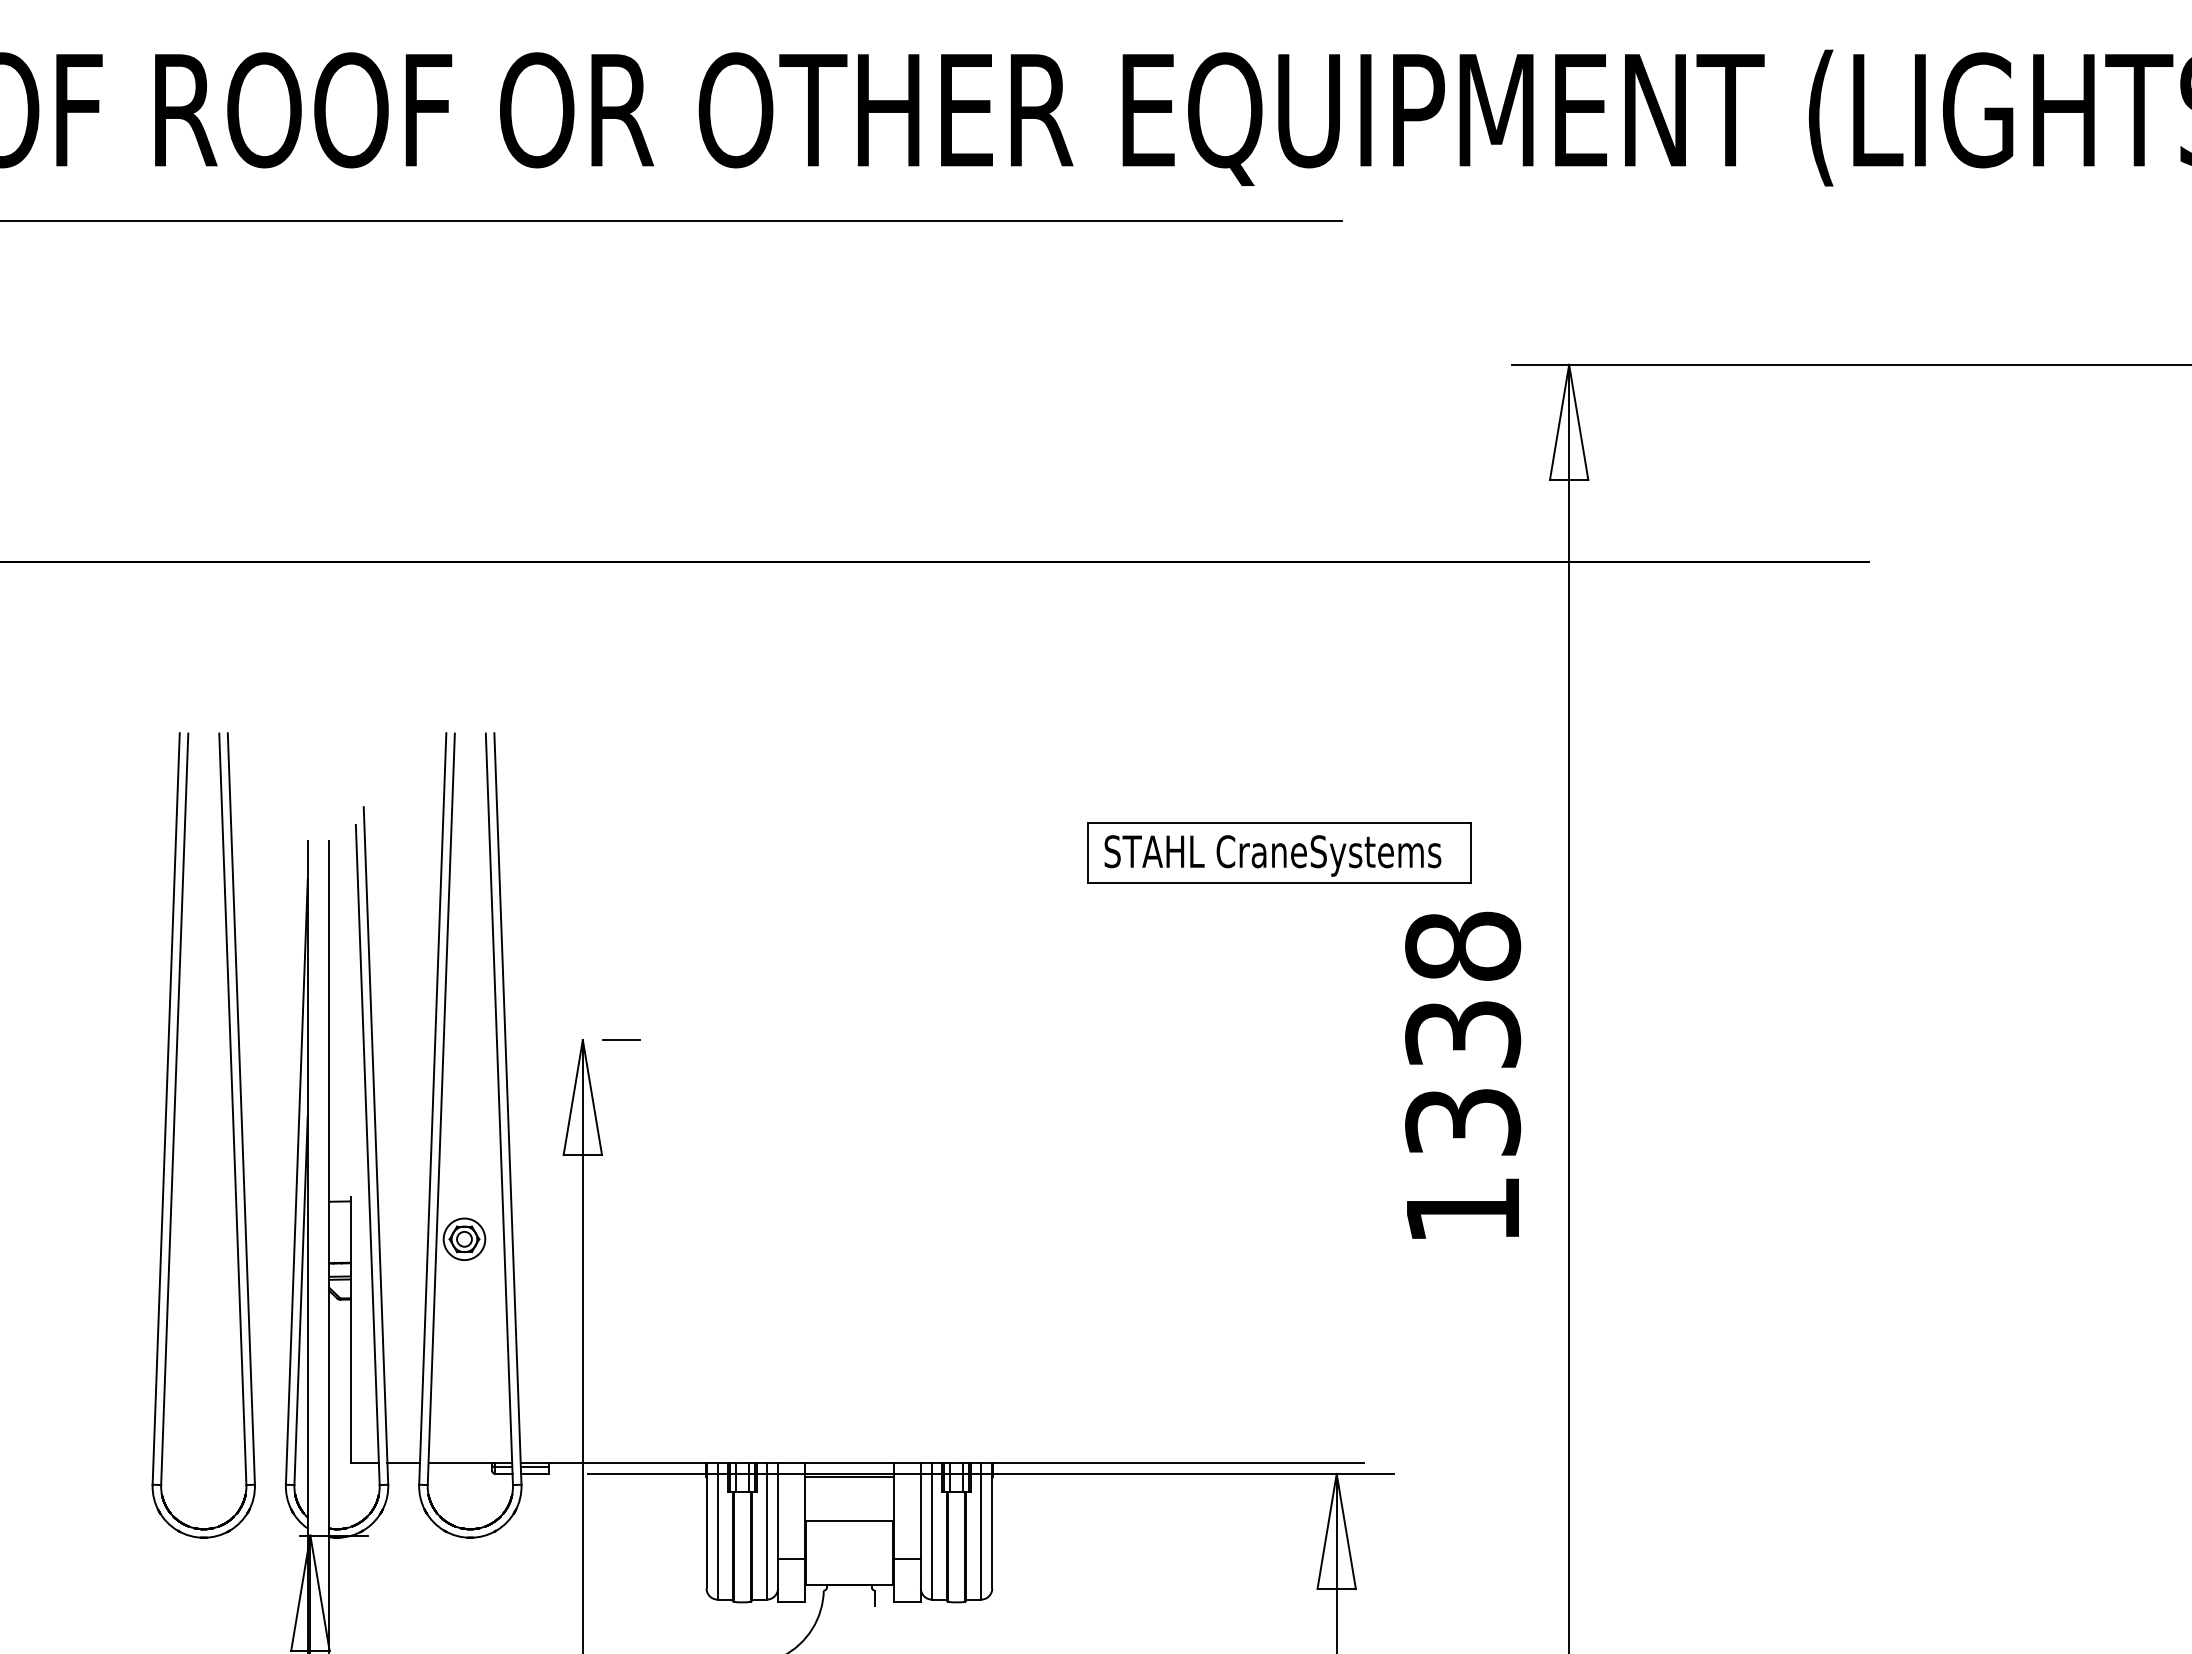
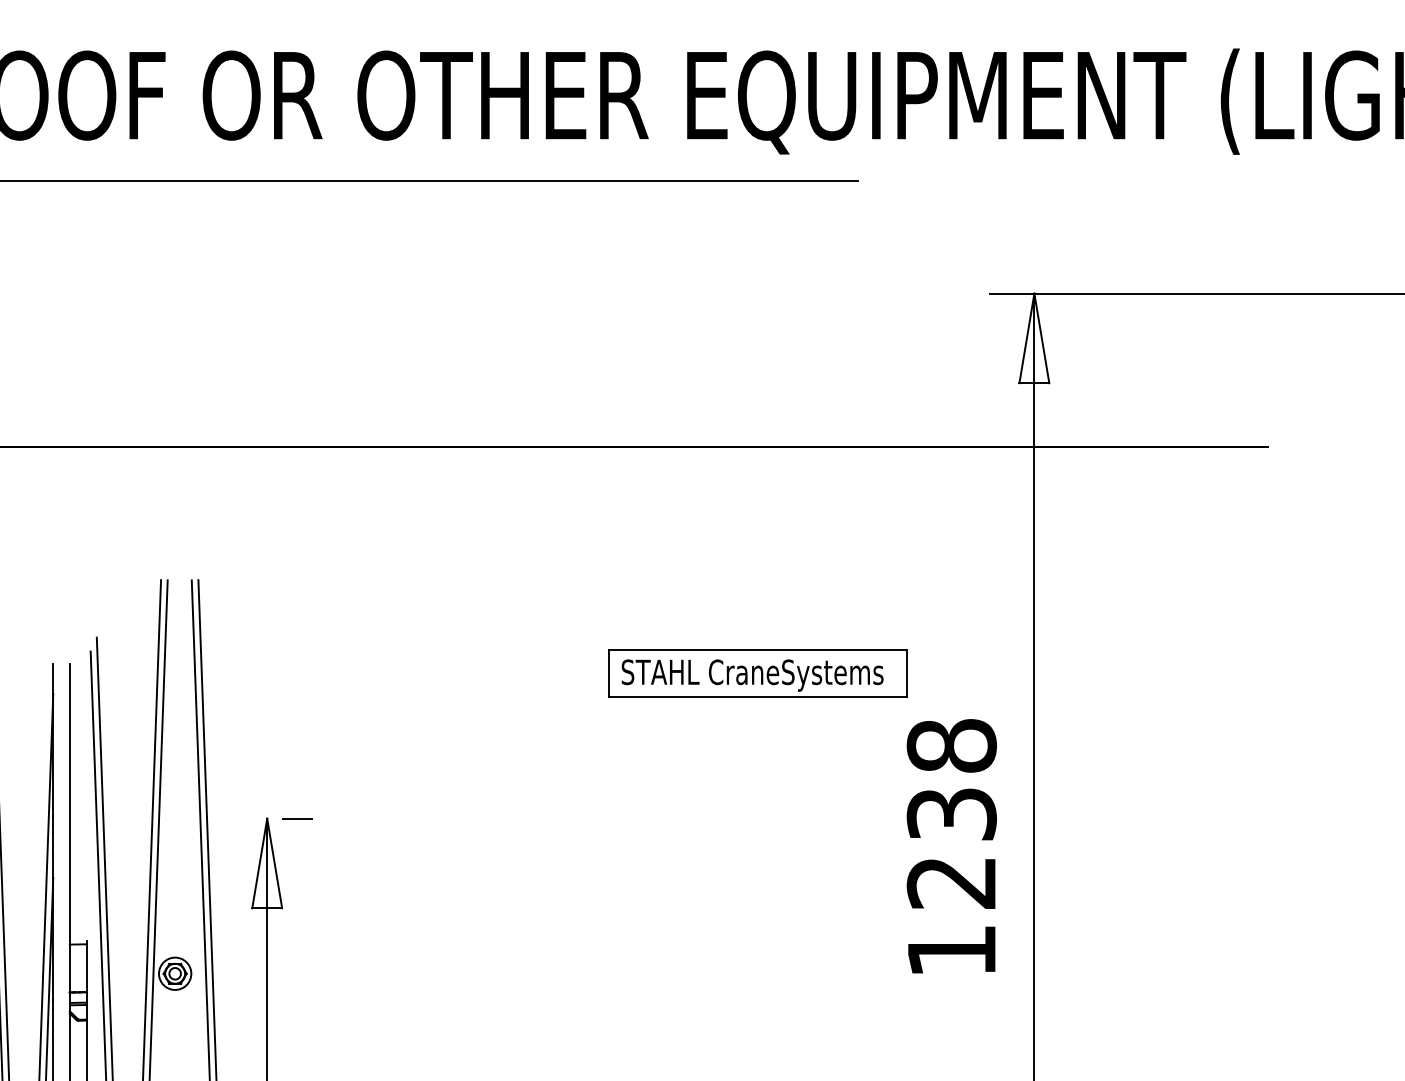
part: (1279, 852) -> (757, 672), moved
text: (1463, 1122) -> (952, 882), 1338 -> 1238

